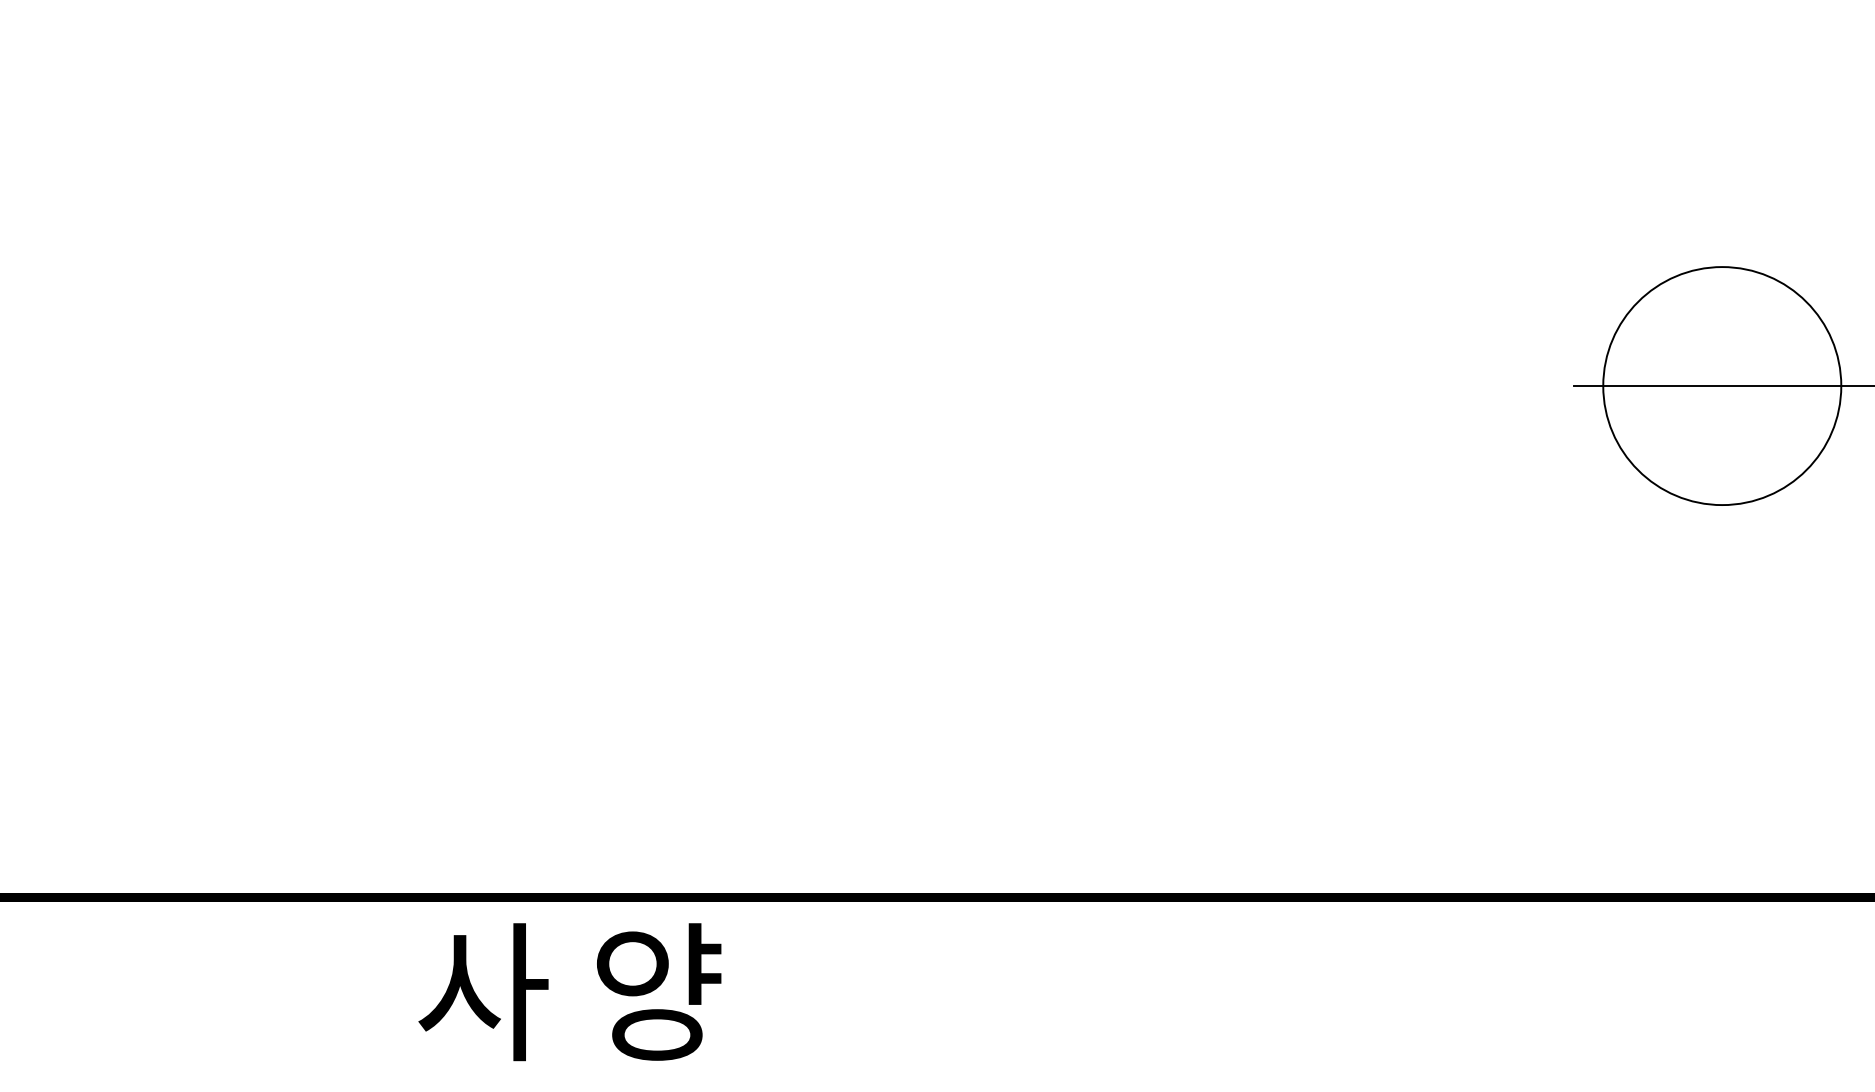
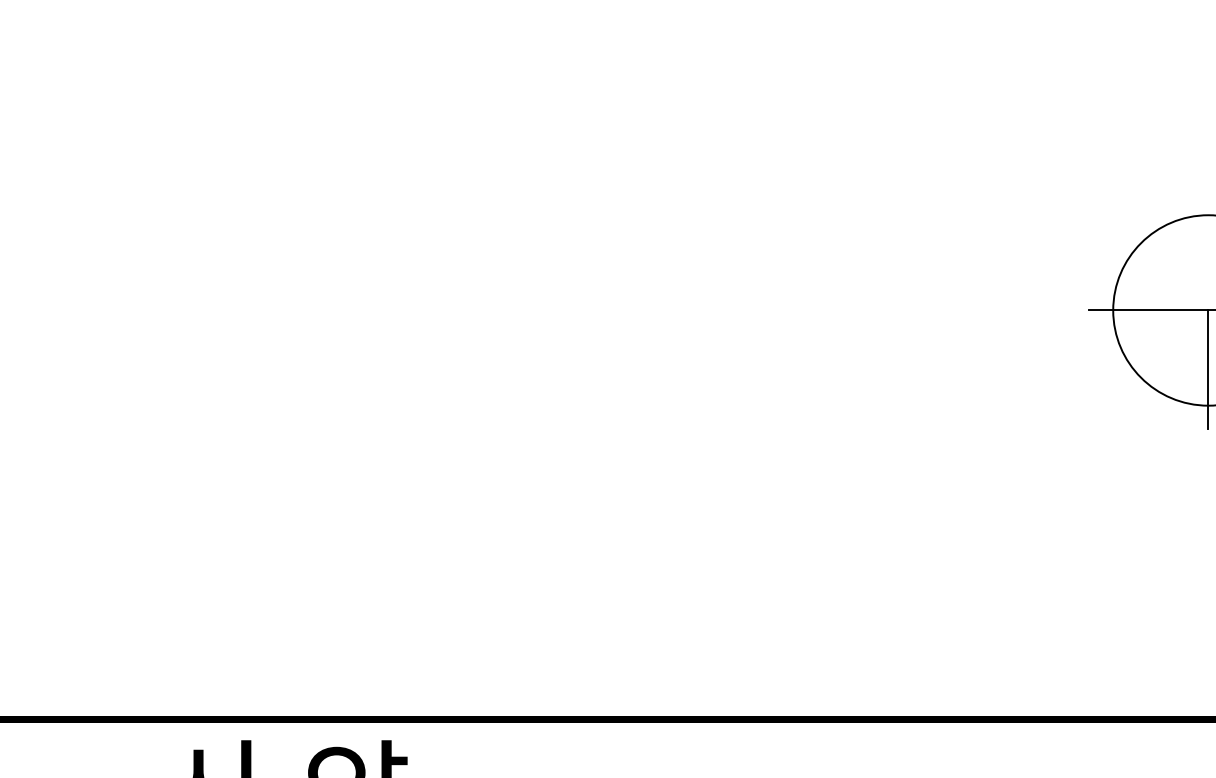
line: (1722, 460) -> (1208, 370), added

